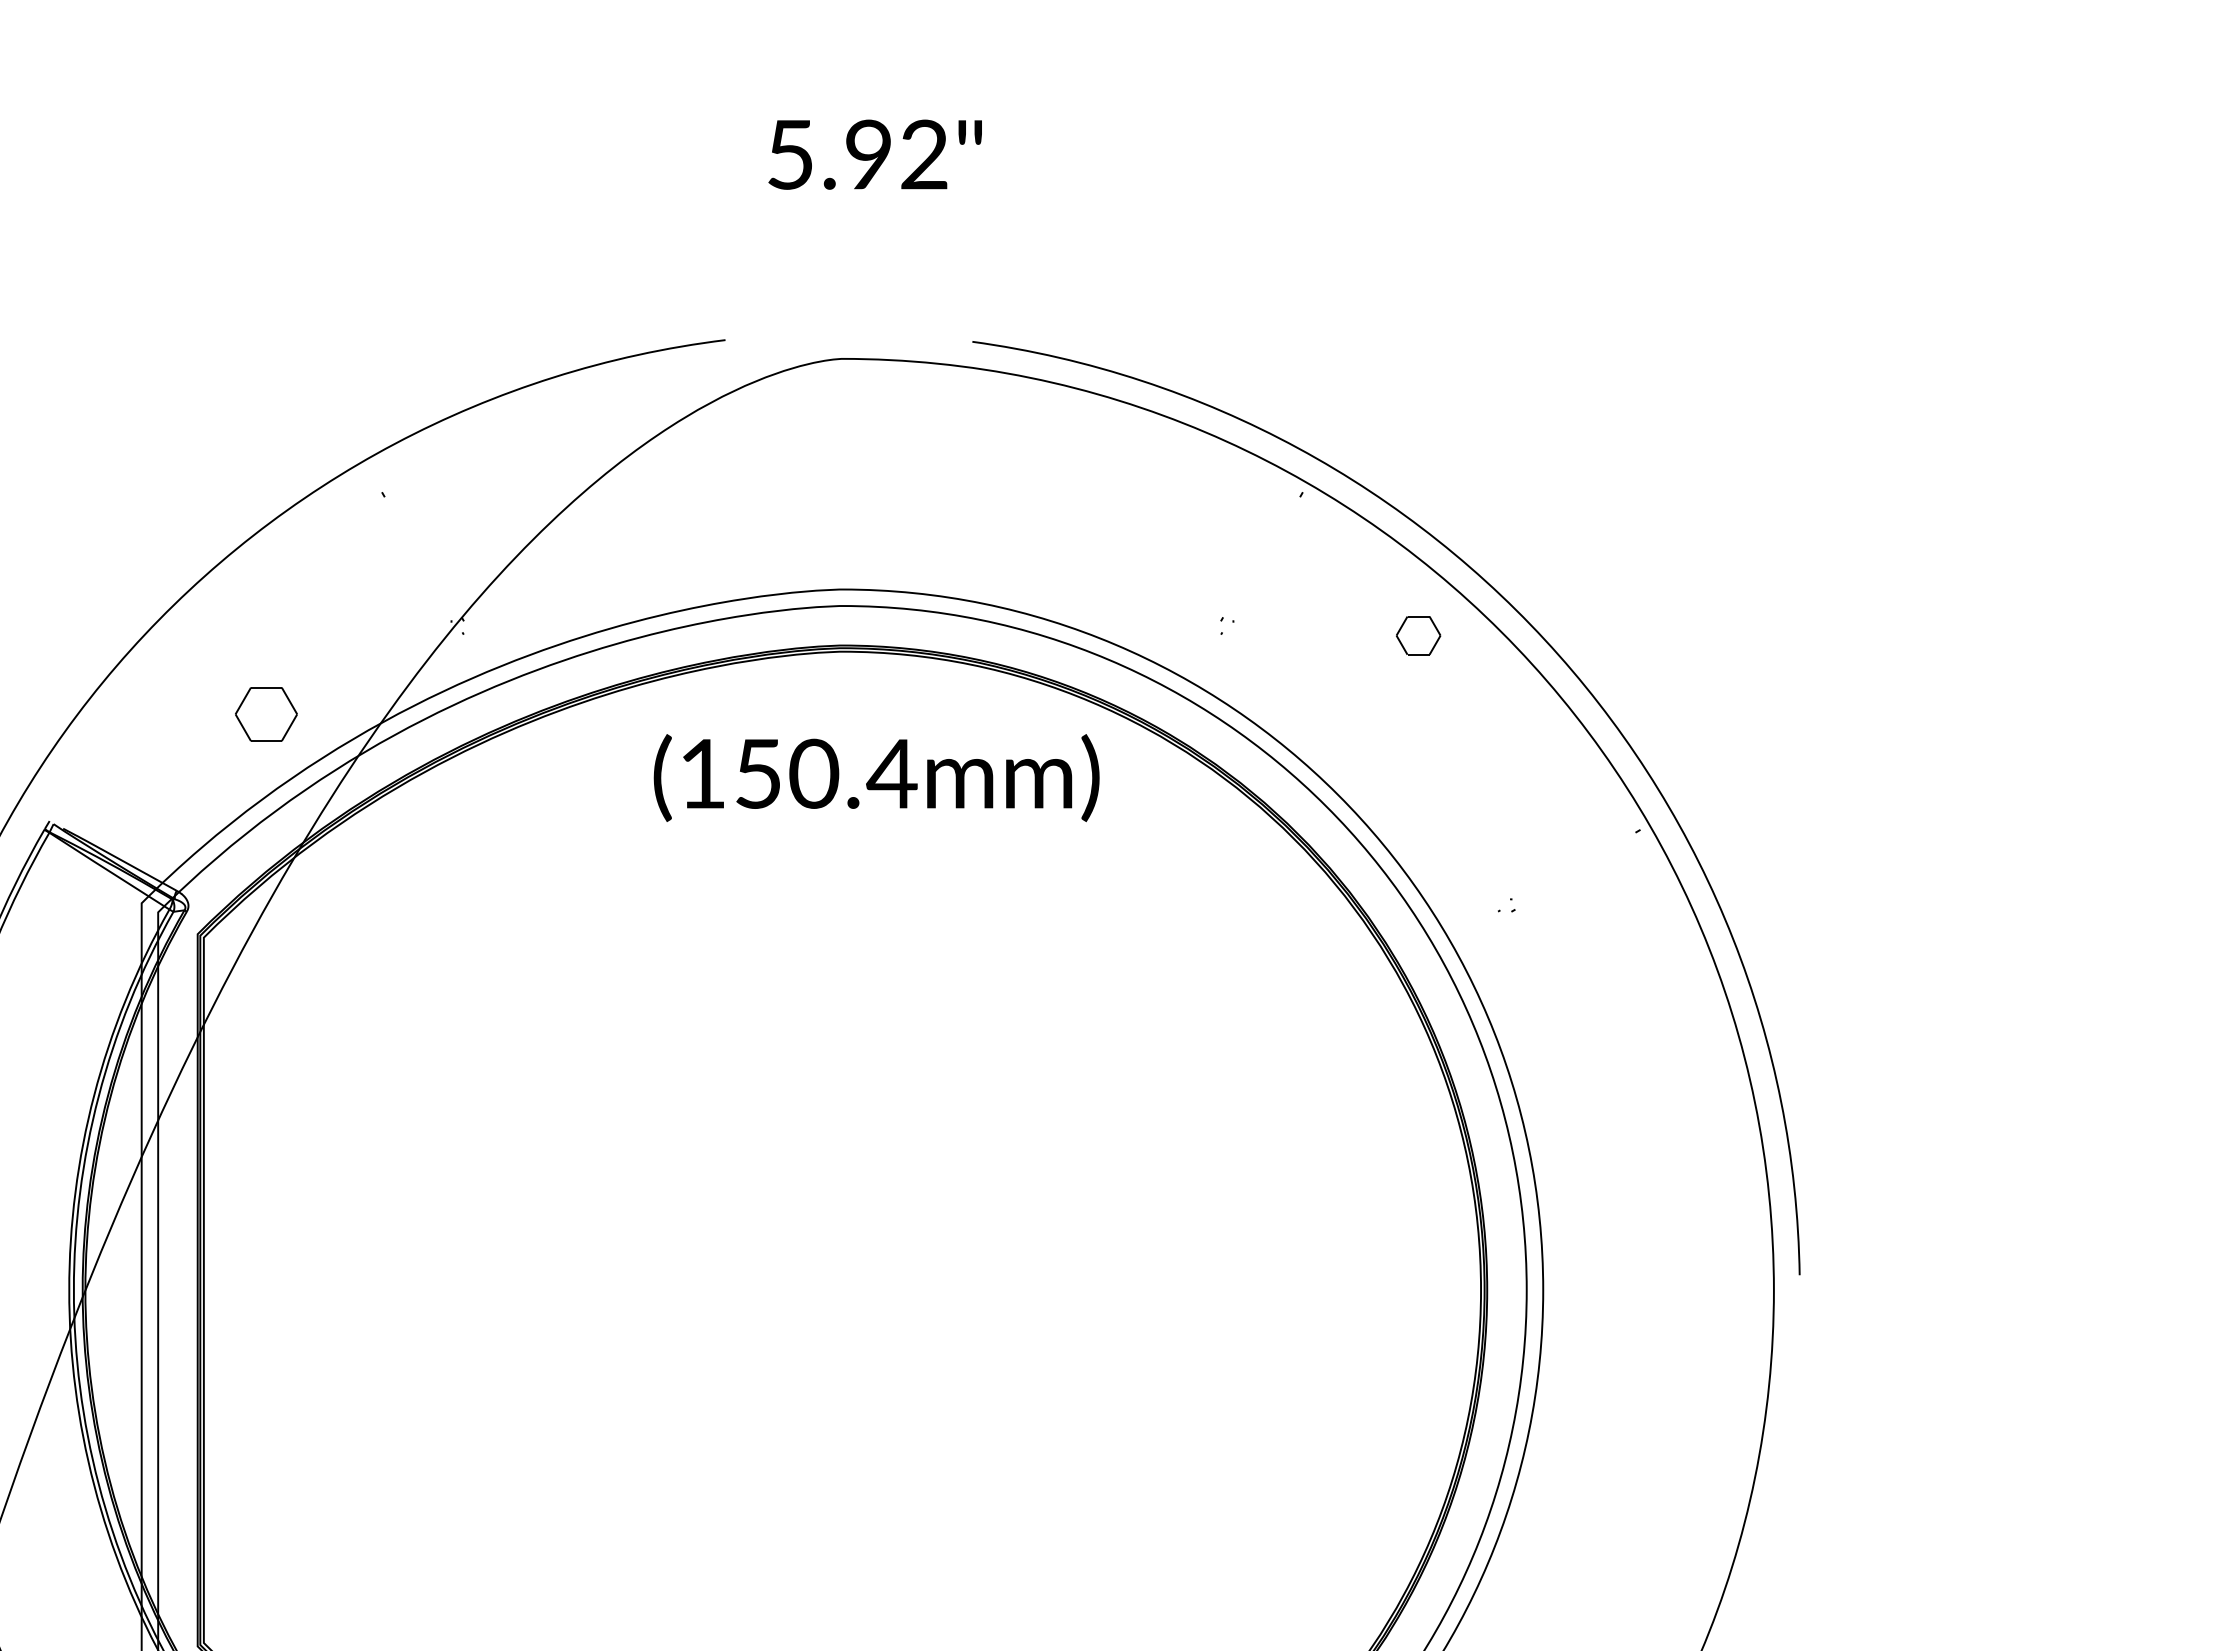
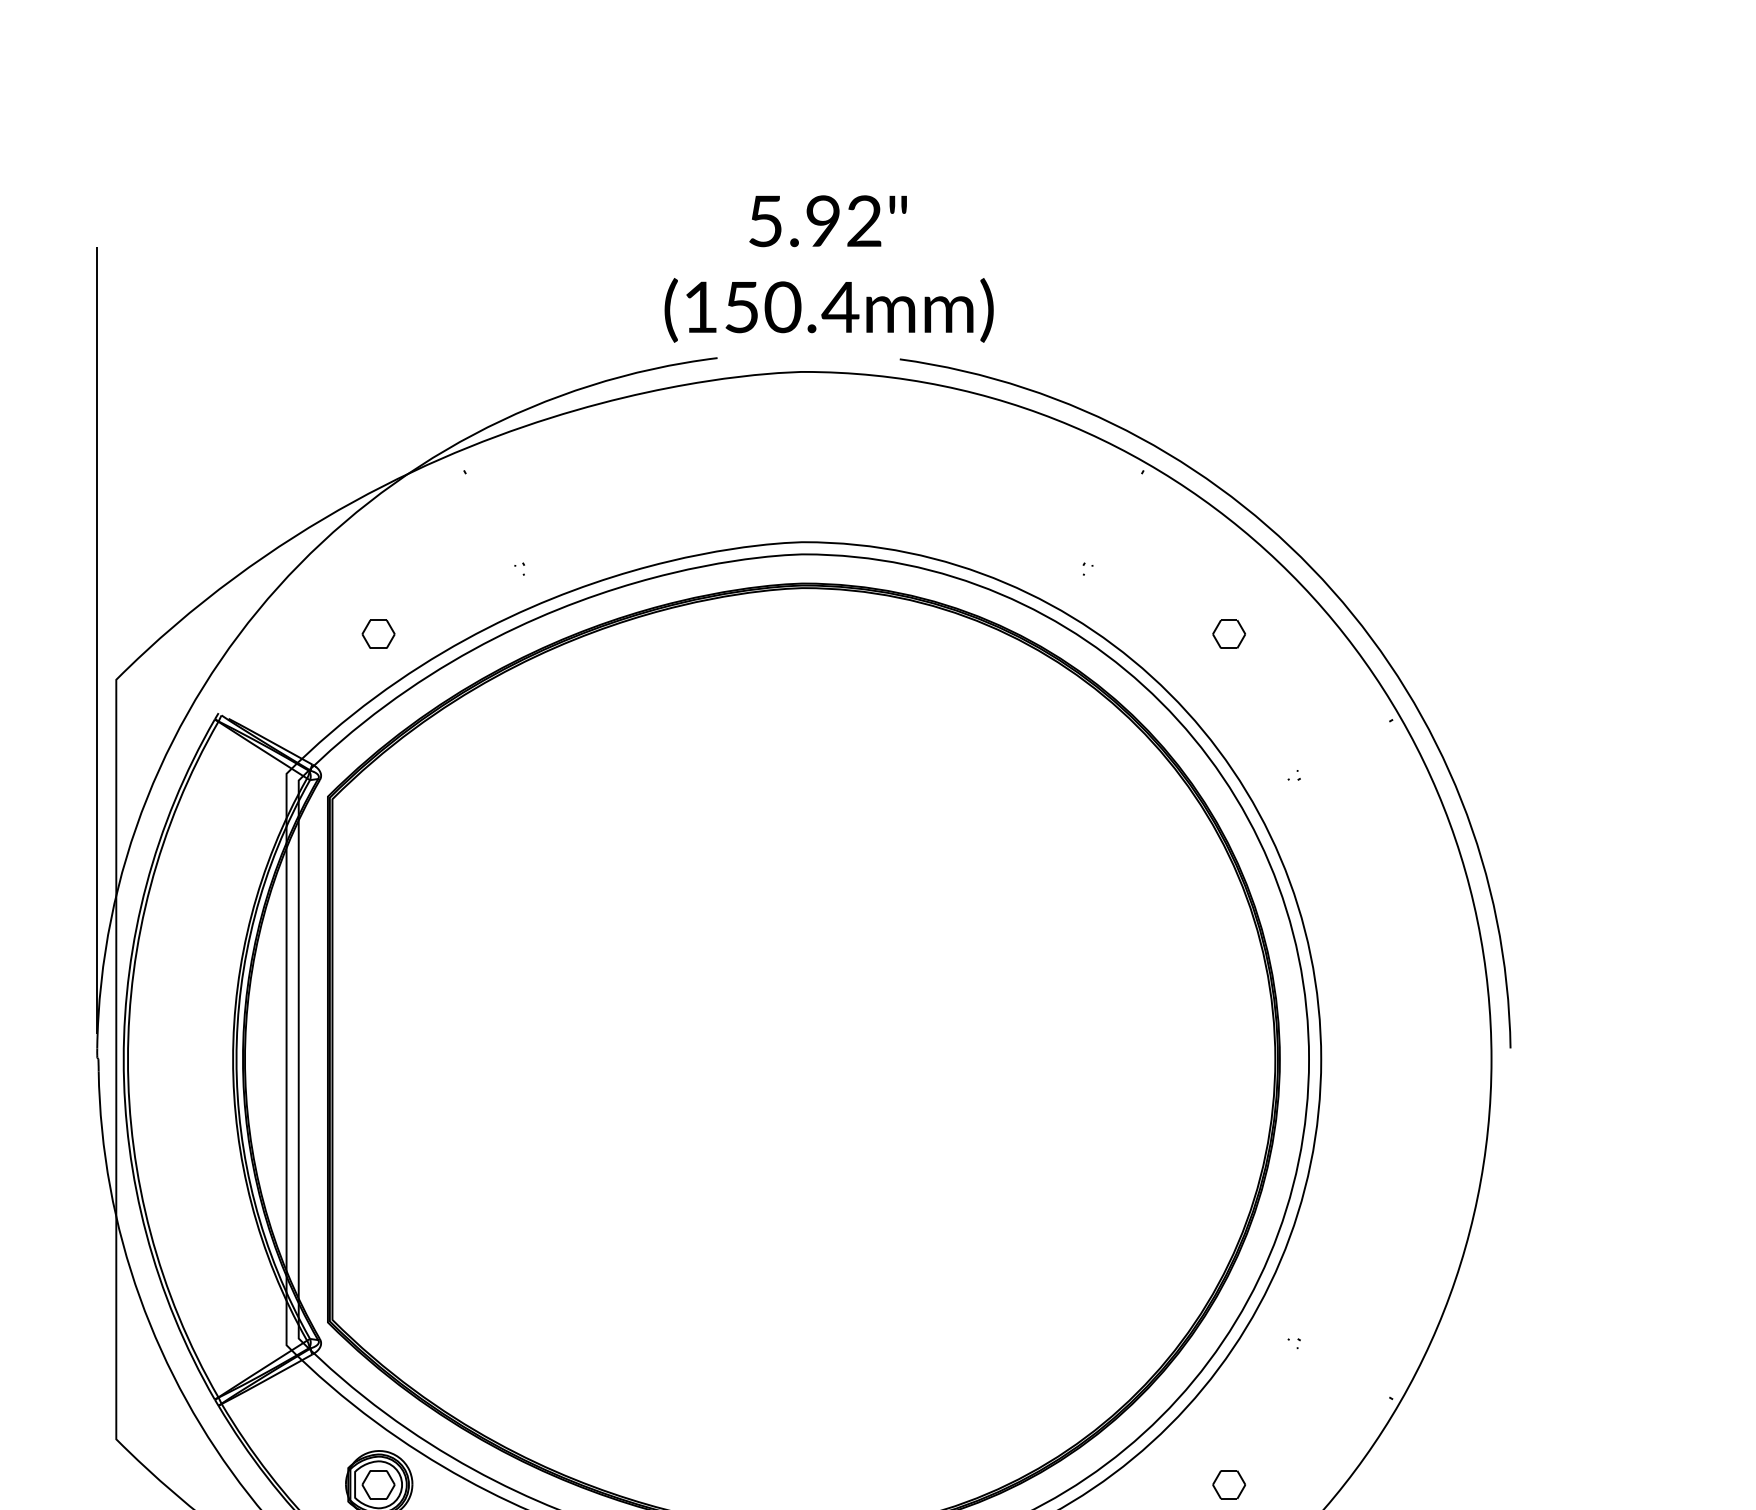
part: (1417, 634) -> (1228, 633), moved
part: (266, 713) -> (378, 633), size x0.71
text: (875, 778) -> (828, 310), moved

